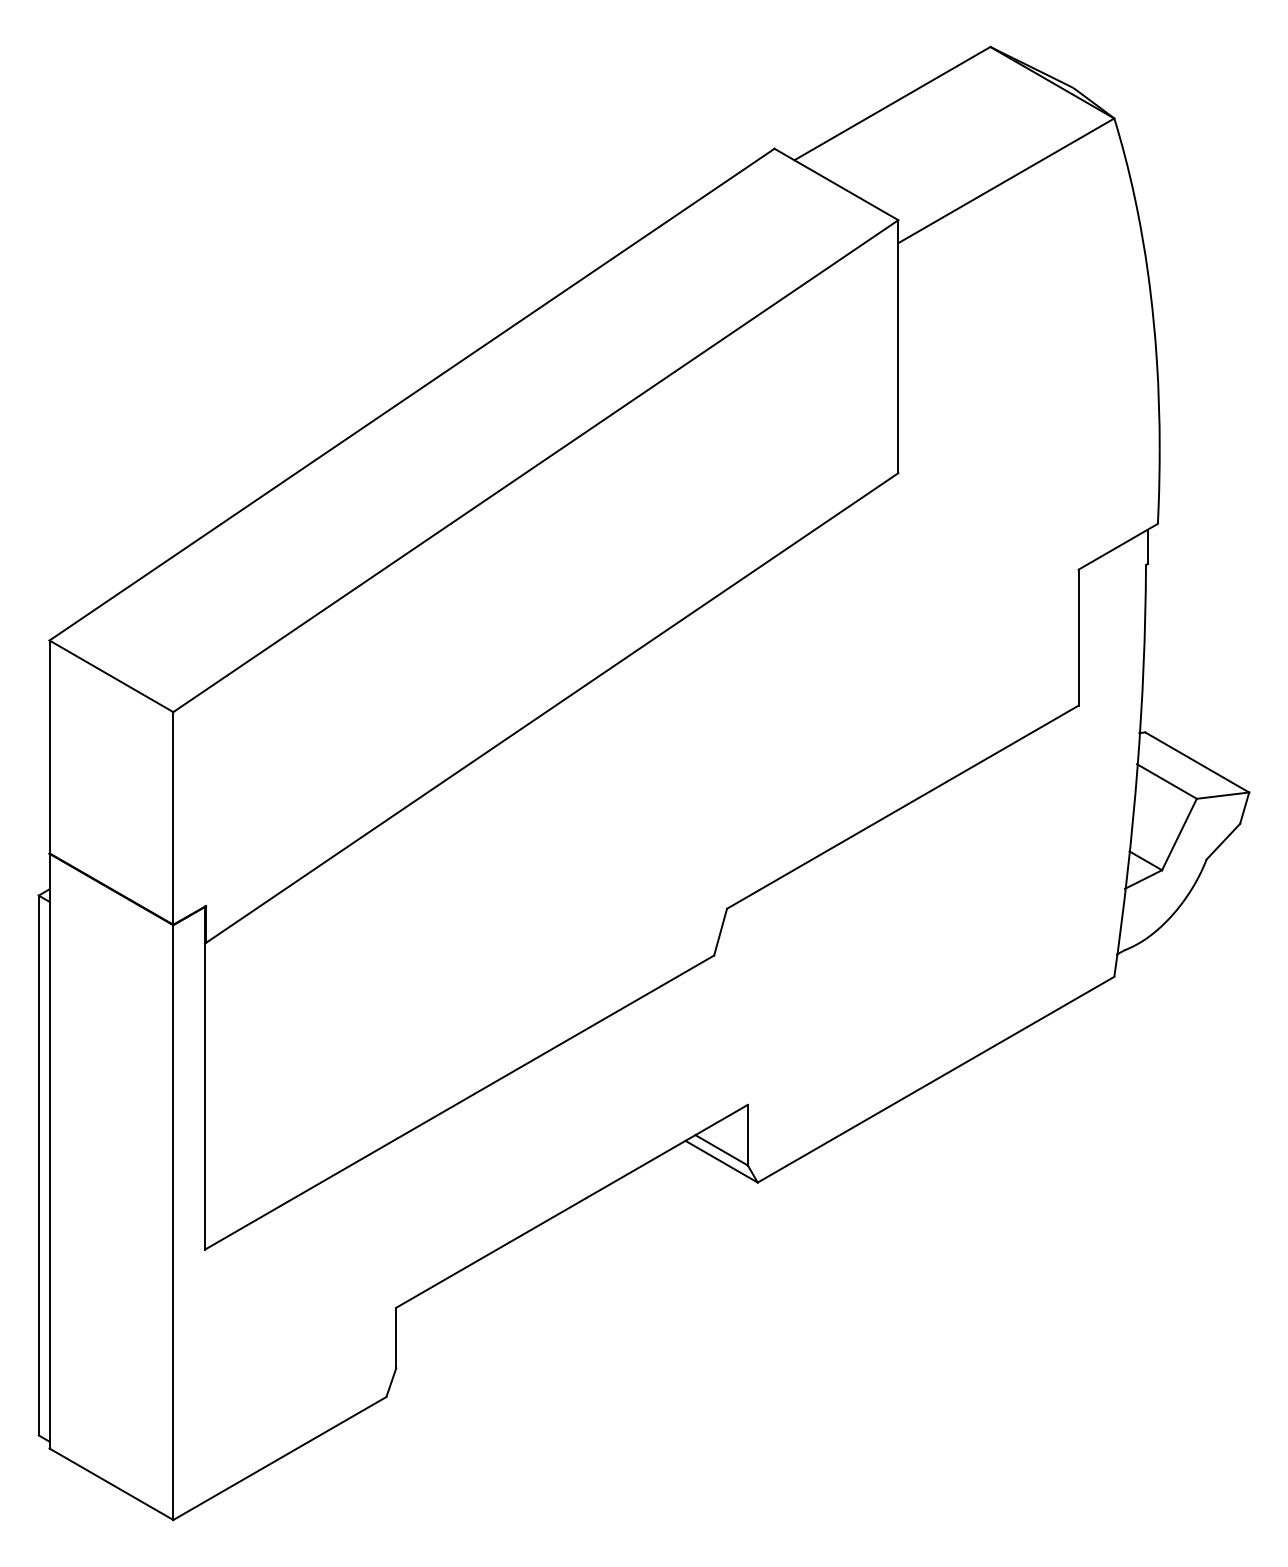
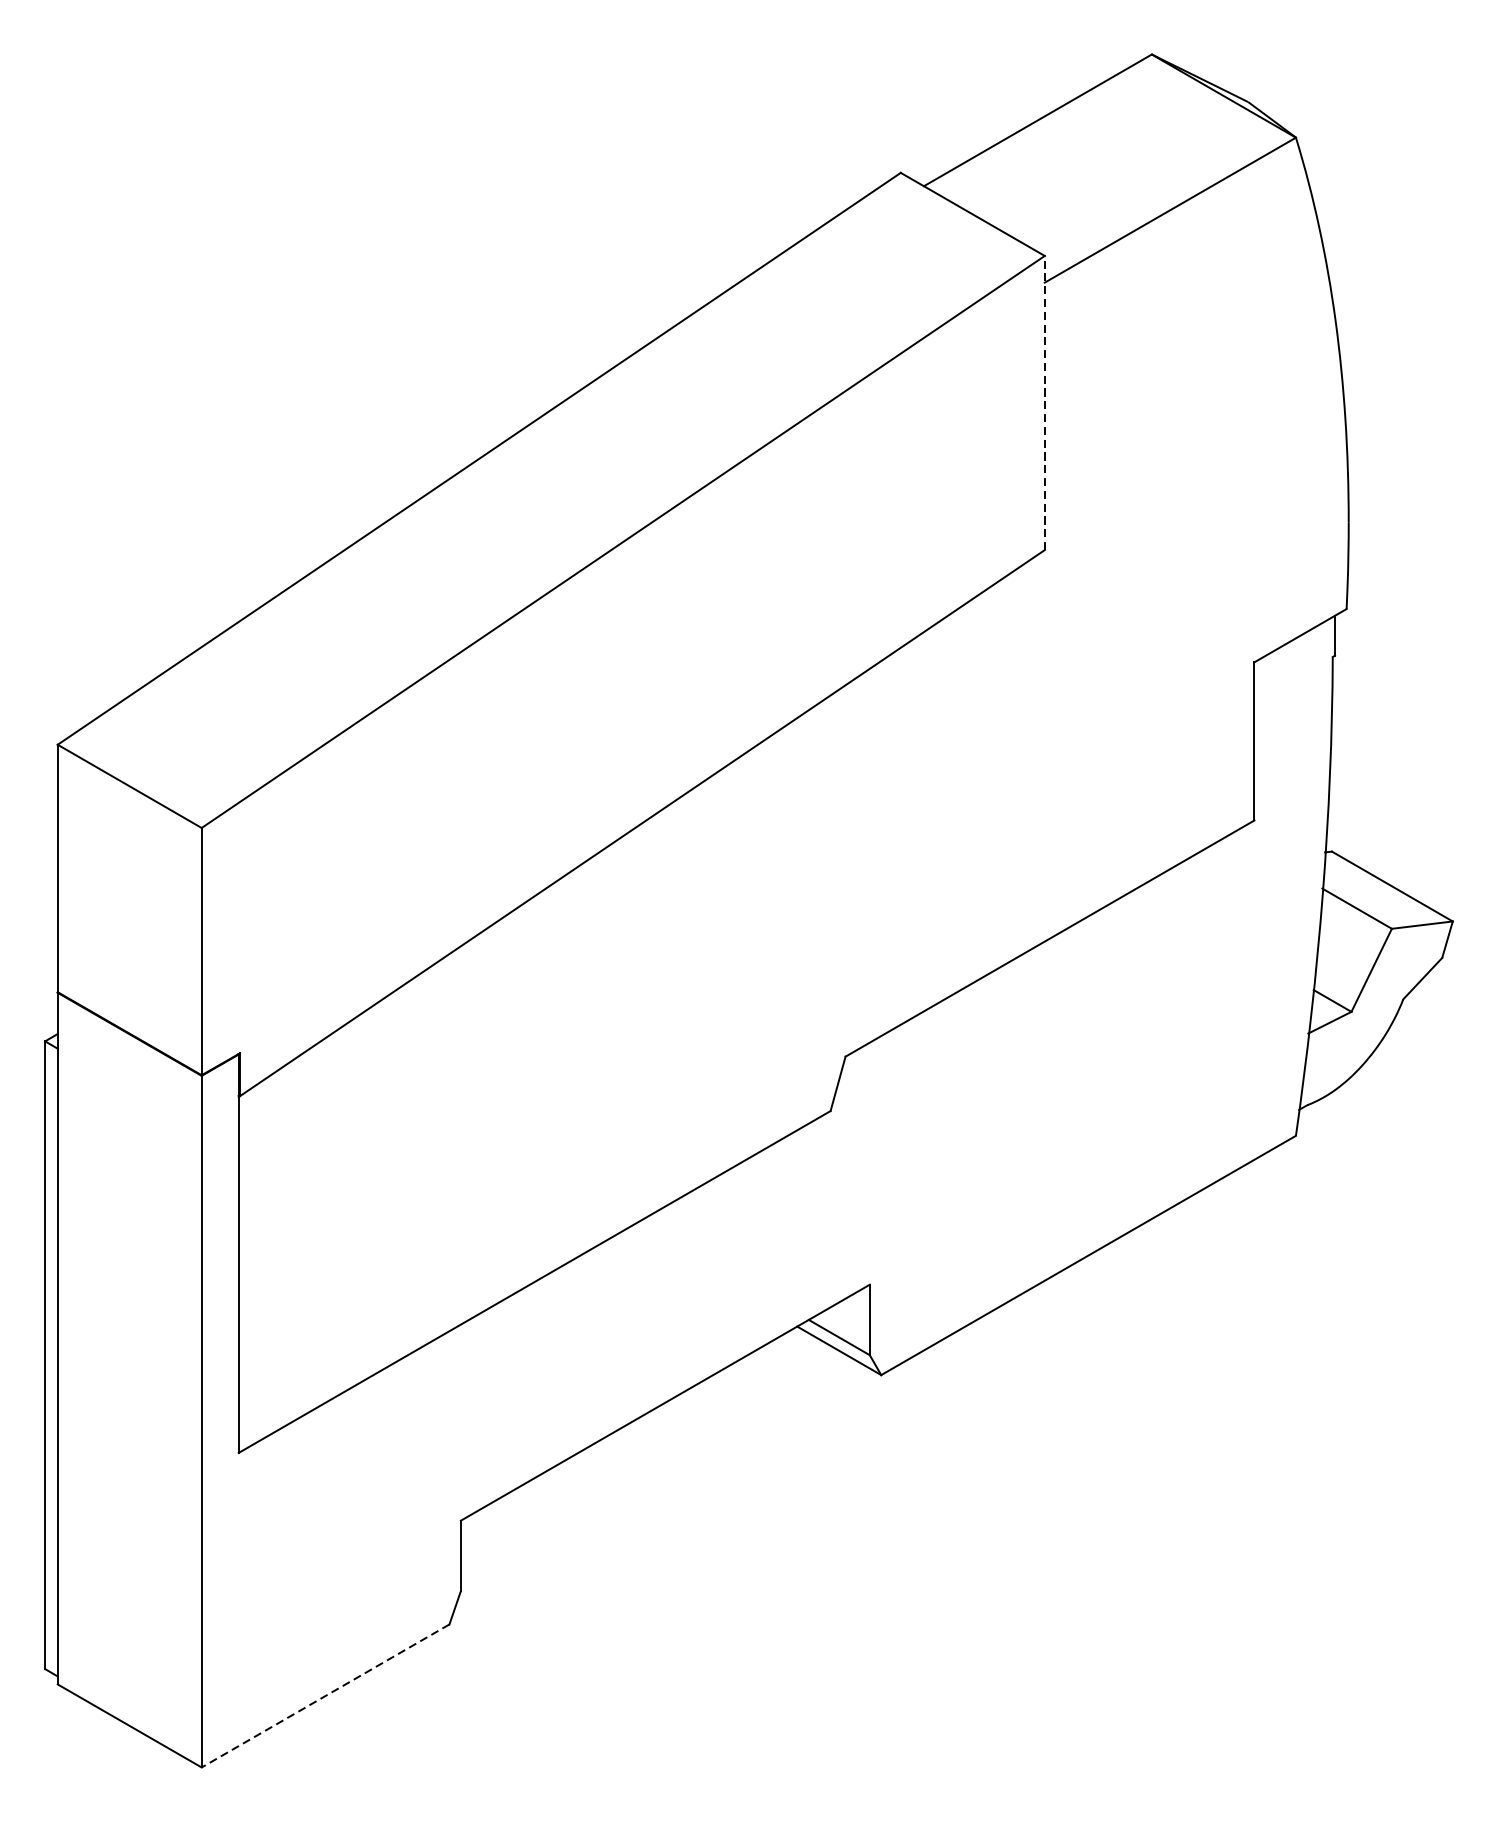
line: (898, 346) -> (1044, 402), solid -> dashed
line: (279, 1458) -> (325, 1695), solid -> dashed

